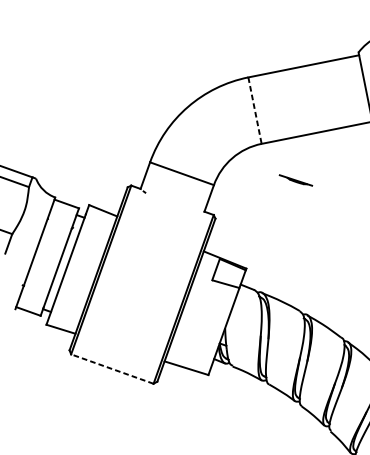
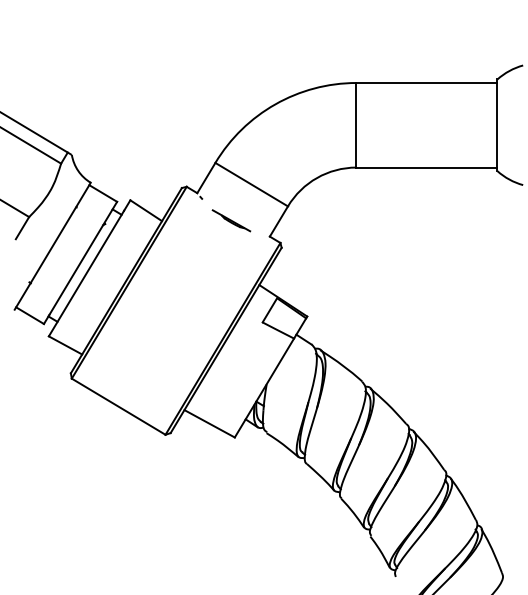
line: (255, 110) -> (356, 125), dashed -> solid
line: (295, 180) -> (231, 220), moved
line: (112, 368) -> (118, 406), dashed -> solid

